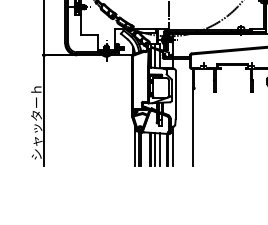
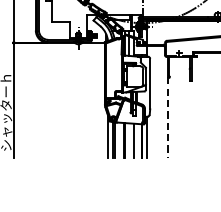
line: (193, 127) -> (168, 117), solid -> dashed
line: (155, 149) -> (129, 140), removed

